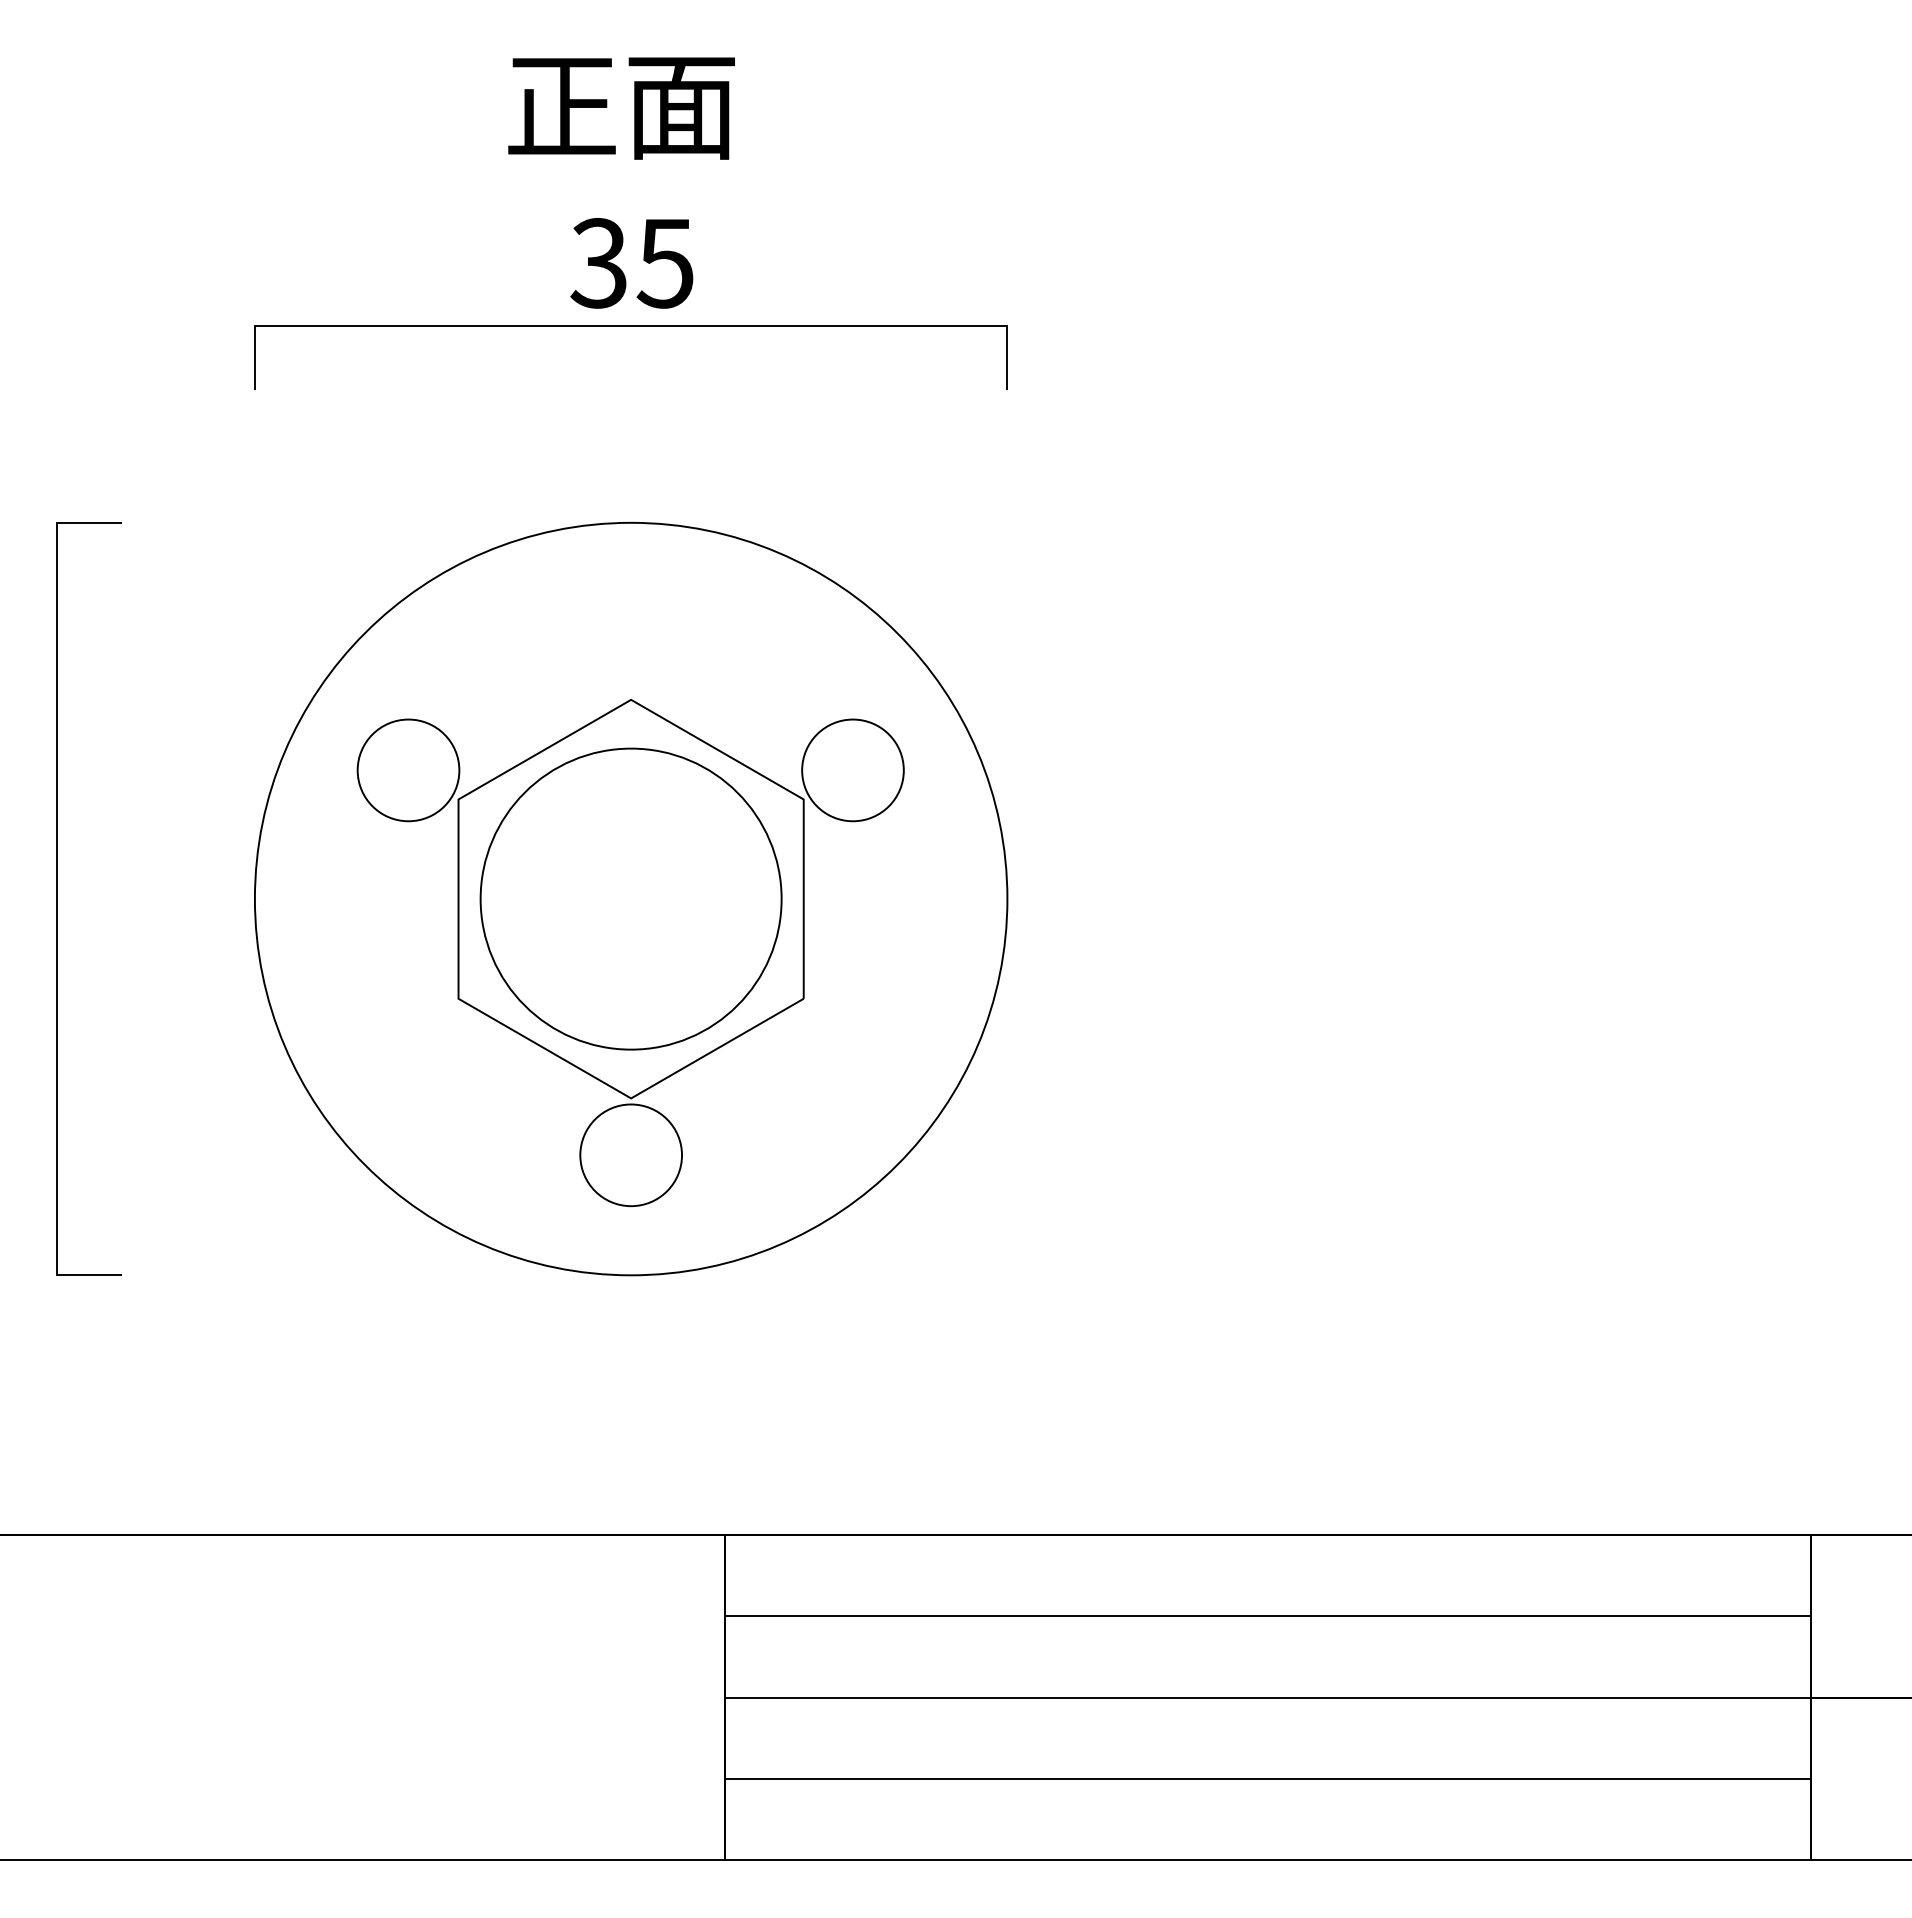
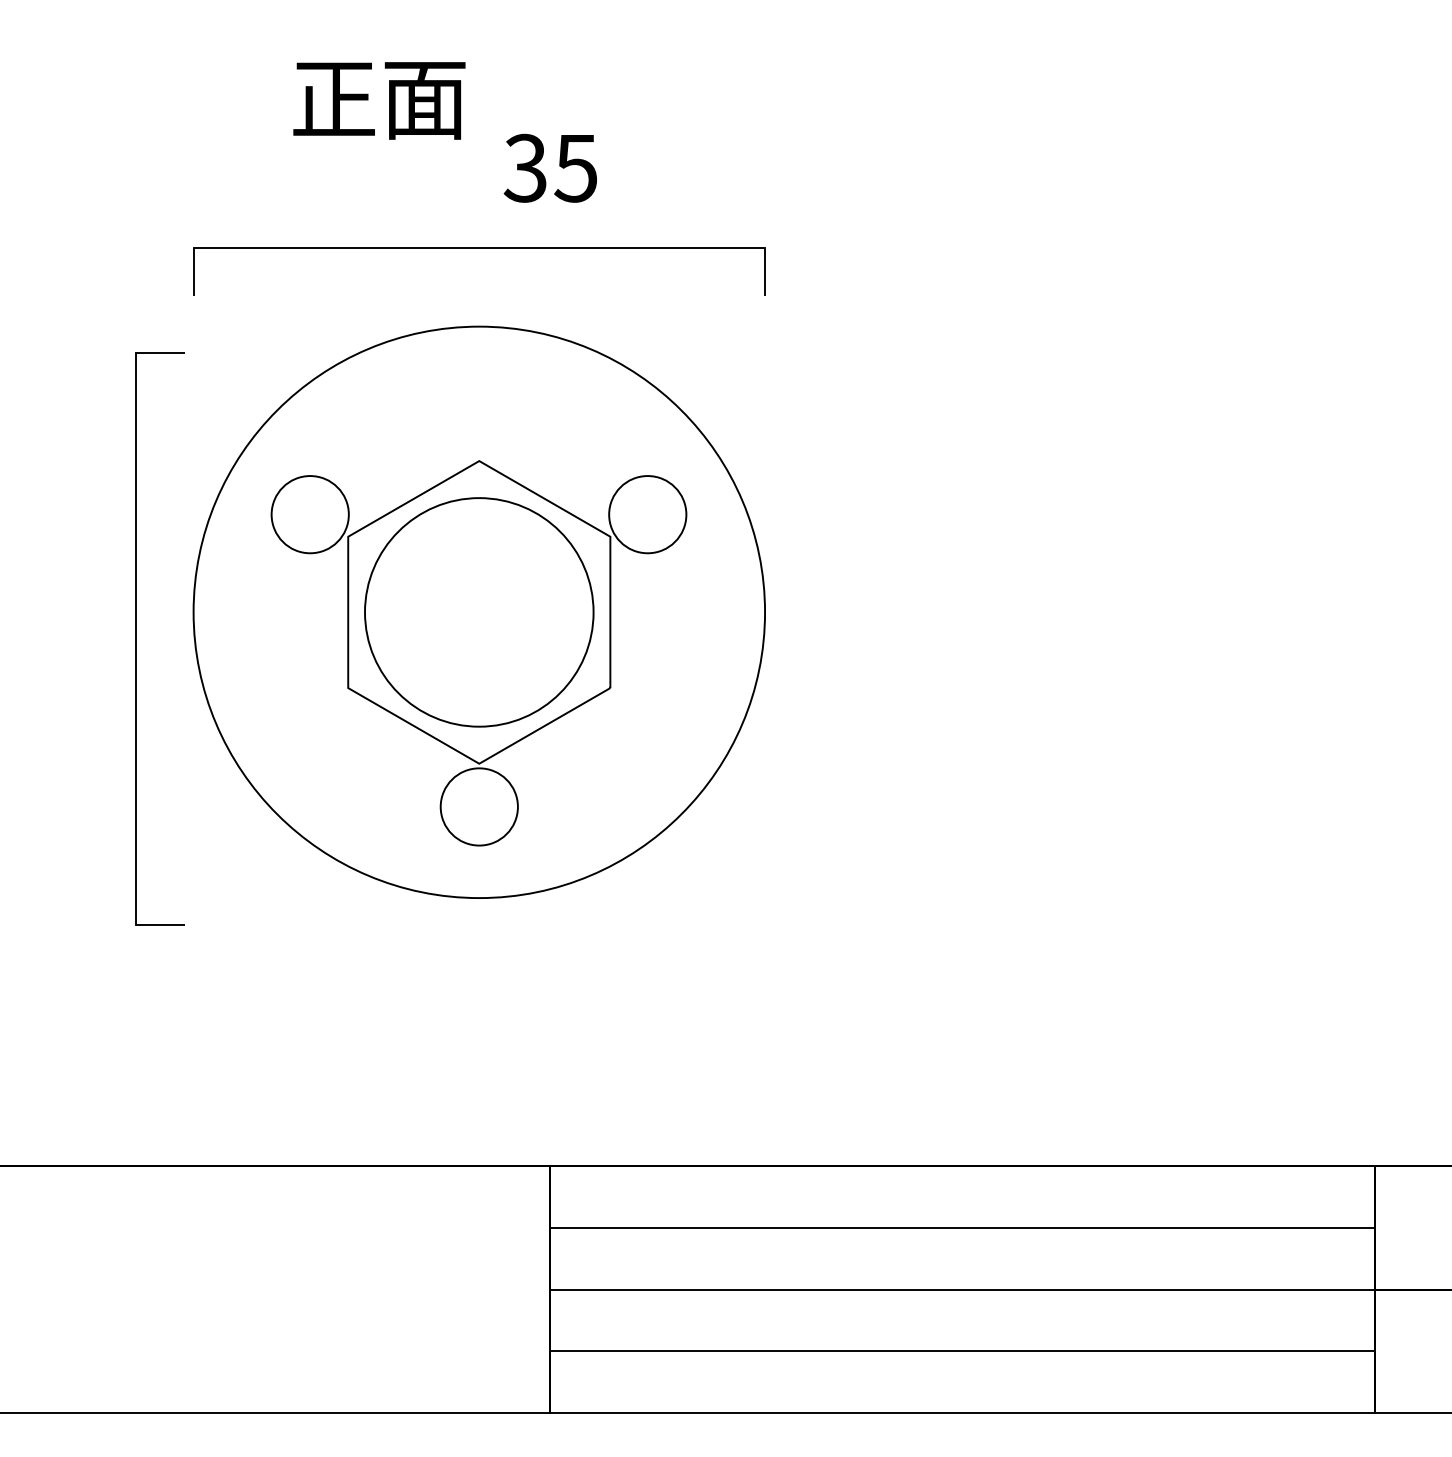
text: (621, 108) -> (379, 100), moved
text: (631, 263) -> (550, 168), moved
line: (57, 898) -> (136, 638), moved
part: (631, 898) -> (479, 611), moved

